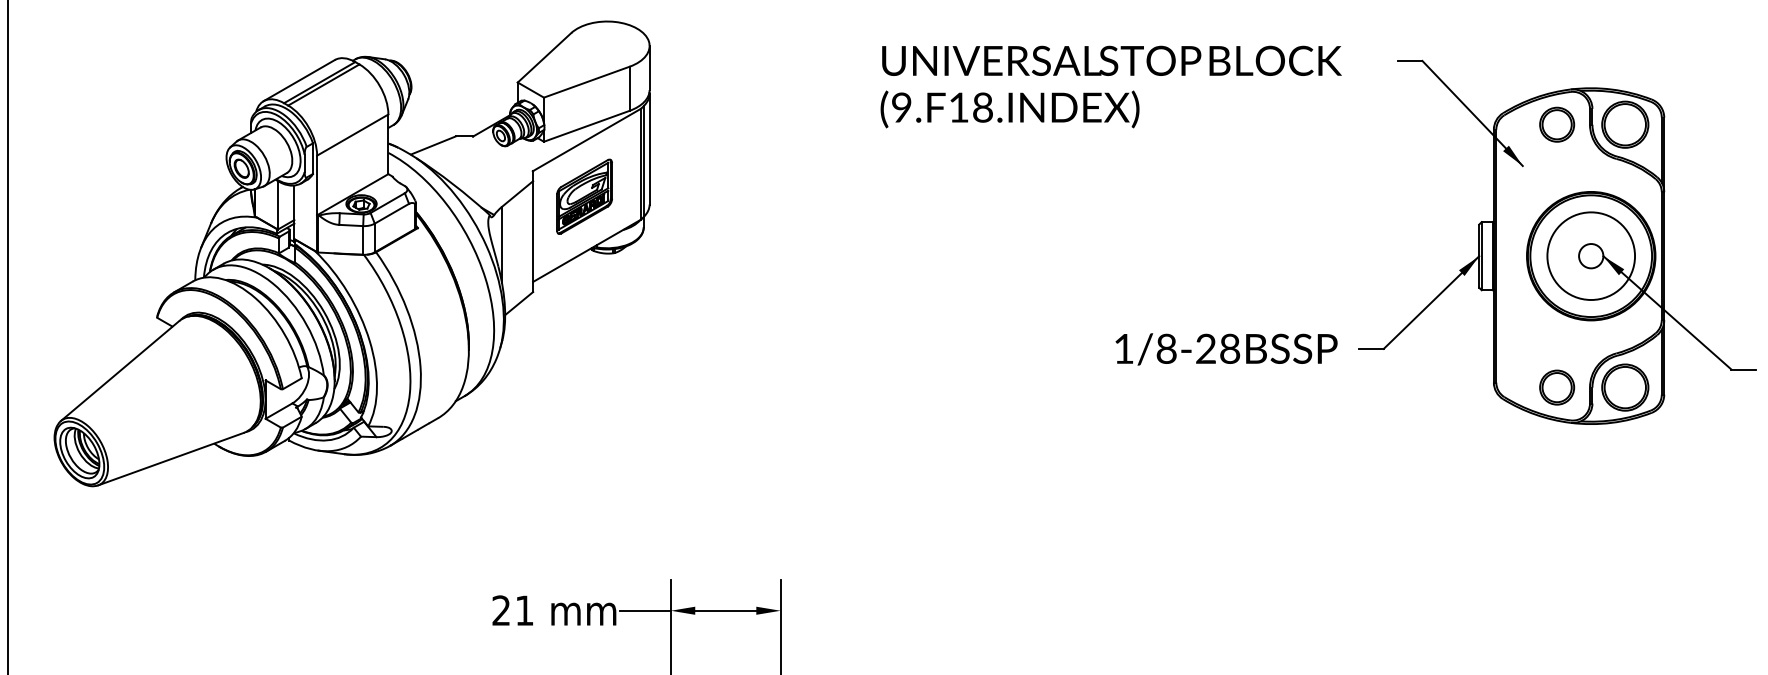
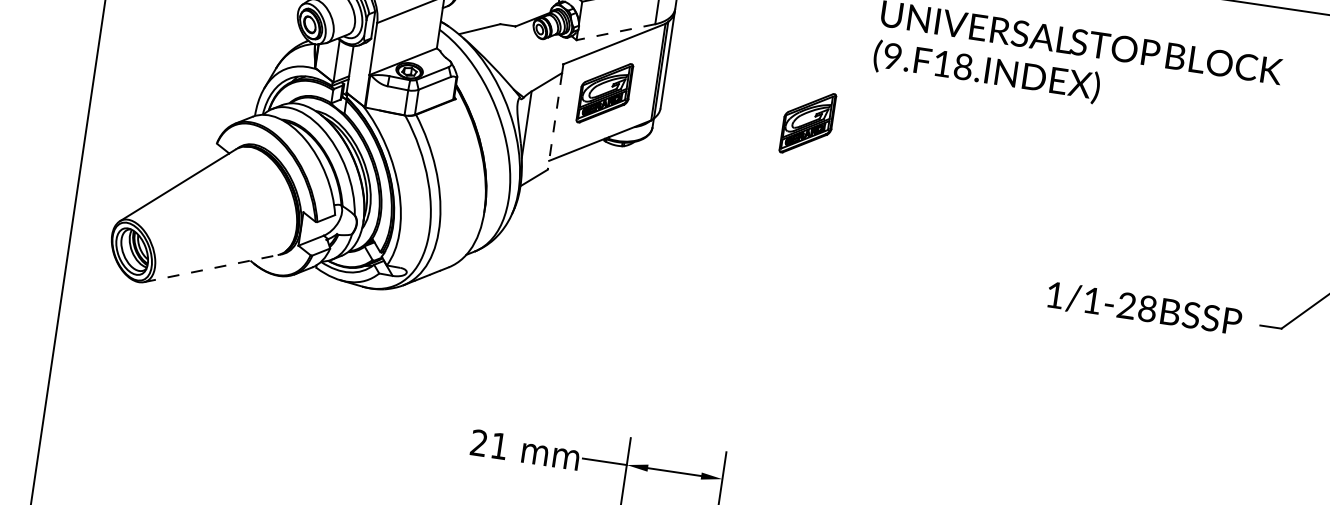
line: (586, 126) -> (615, 32), solid -> dashed
part: (817, 196) -> (807, 123), added
line: (533, 237) -> (555, 122), solid -> dashed
text: (1166, 348) -> (1092, 300), 1/8-28 -> 1/1-28
line: (171, 458) -> (211, 268), solid -> dashed

